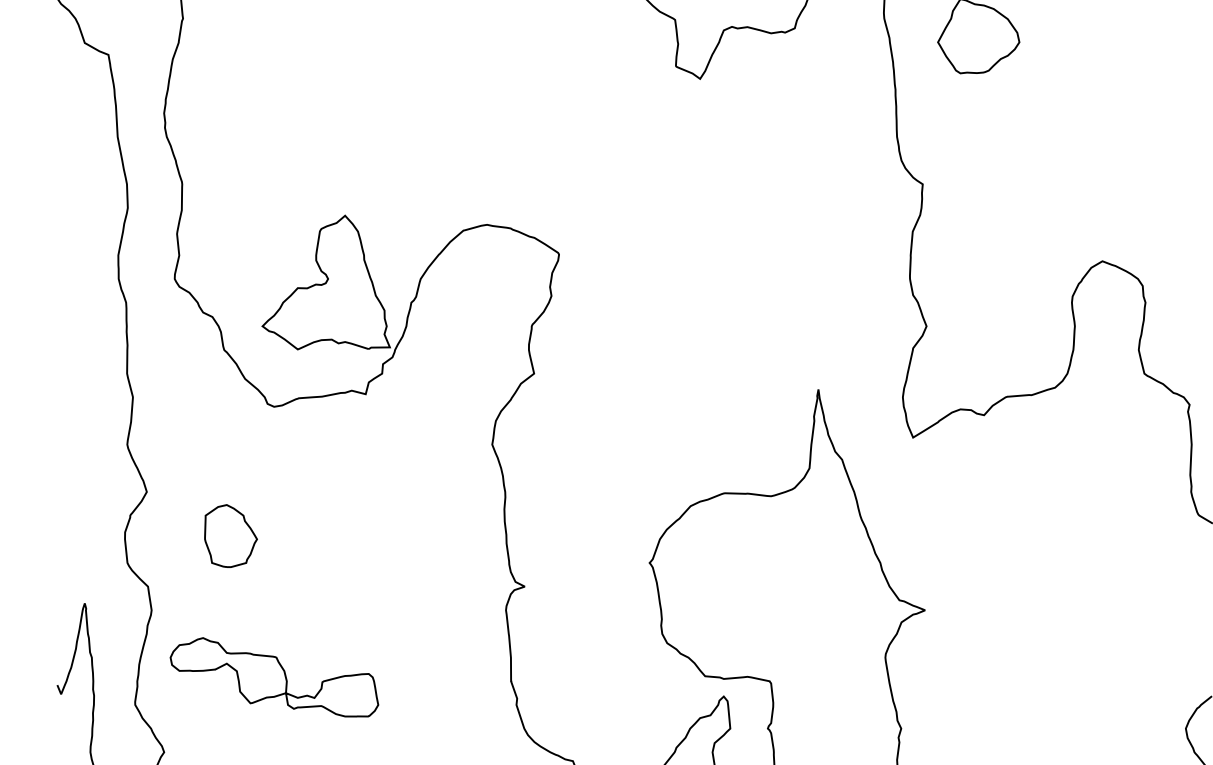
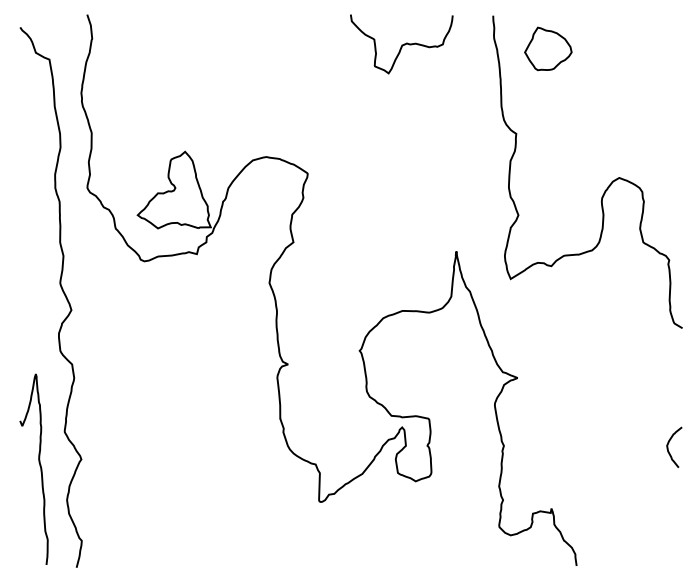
part: (230, 536) -> (119, 335), removed
part: (274, 677) -> (144, 416), removed

